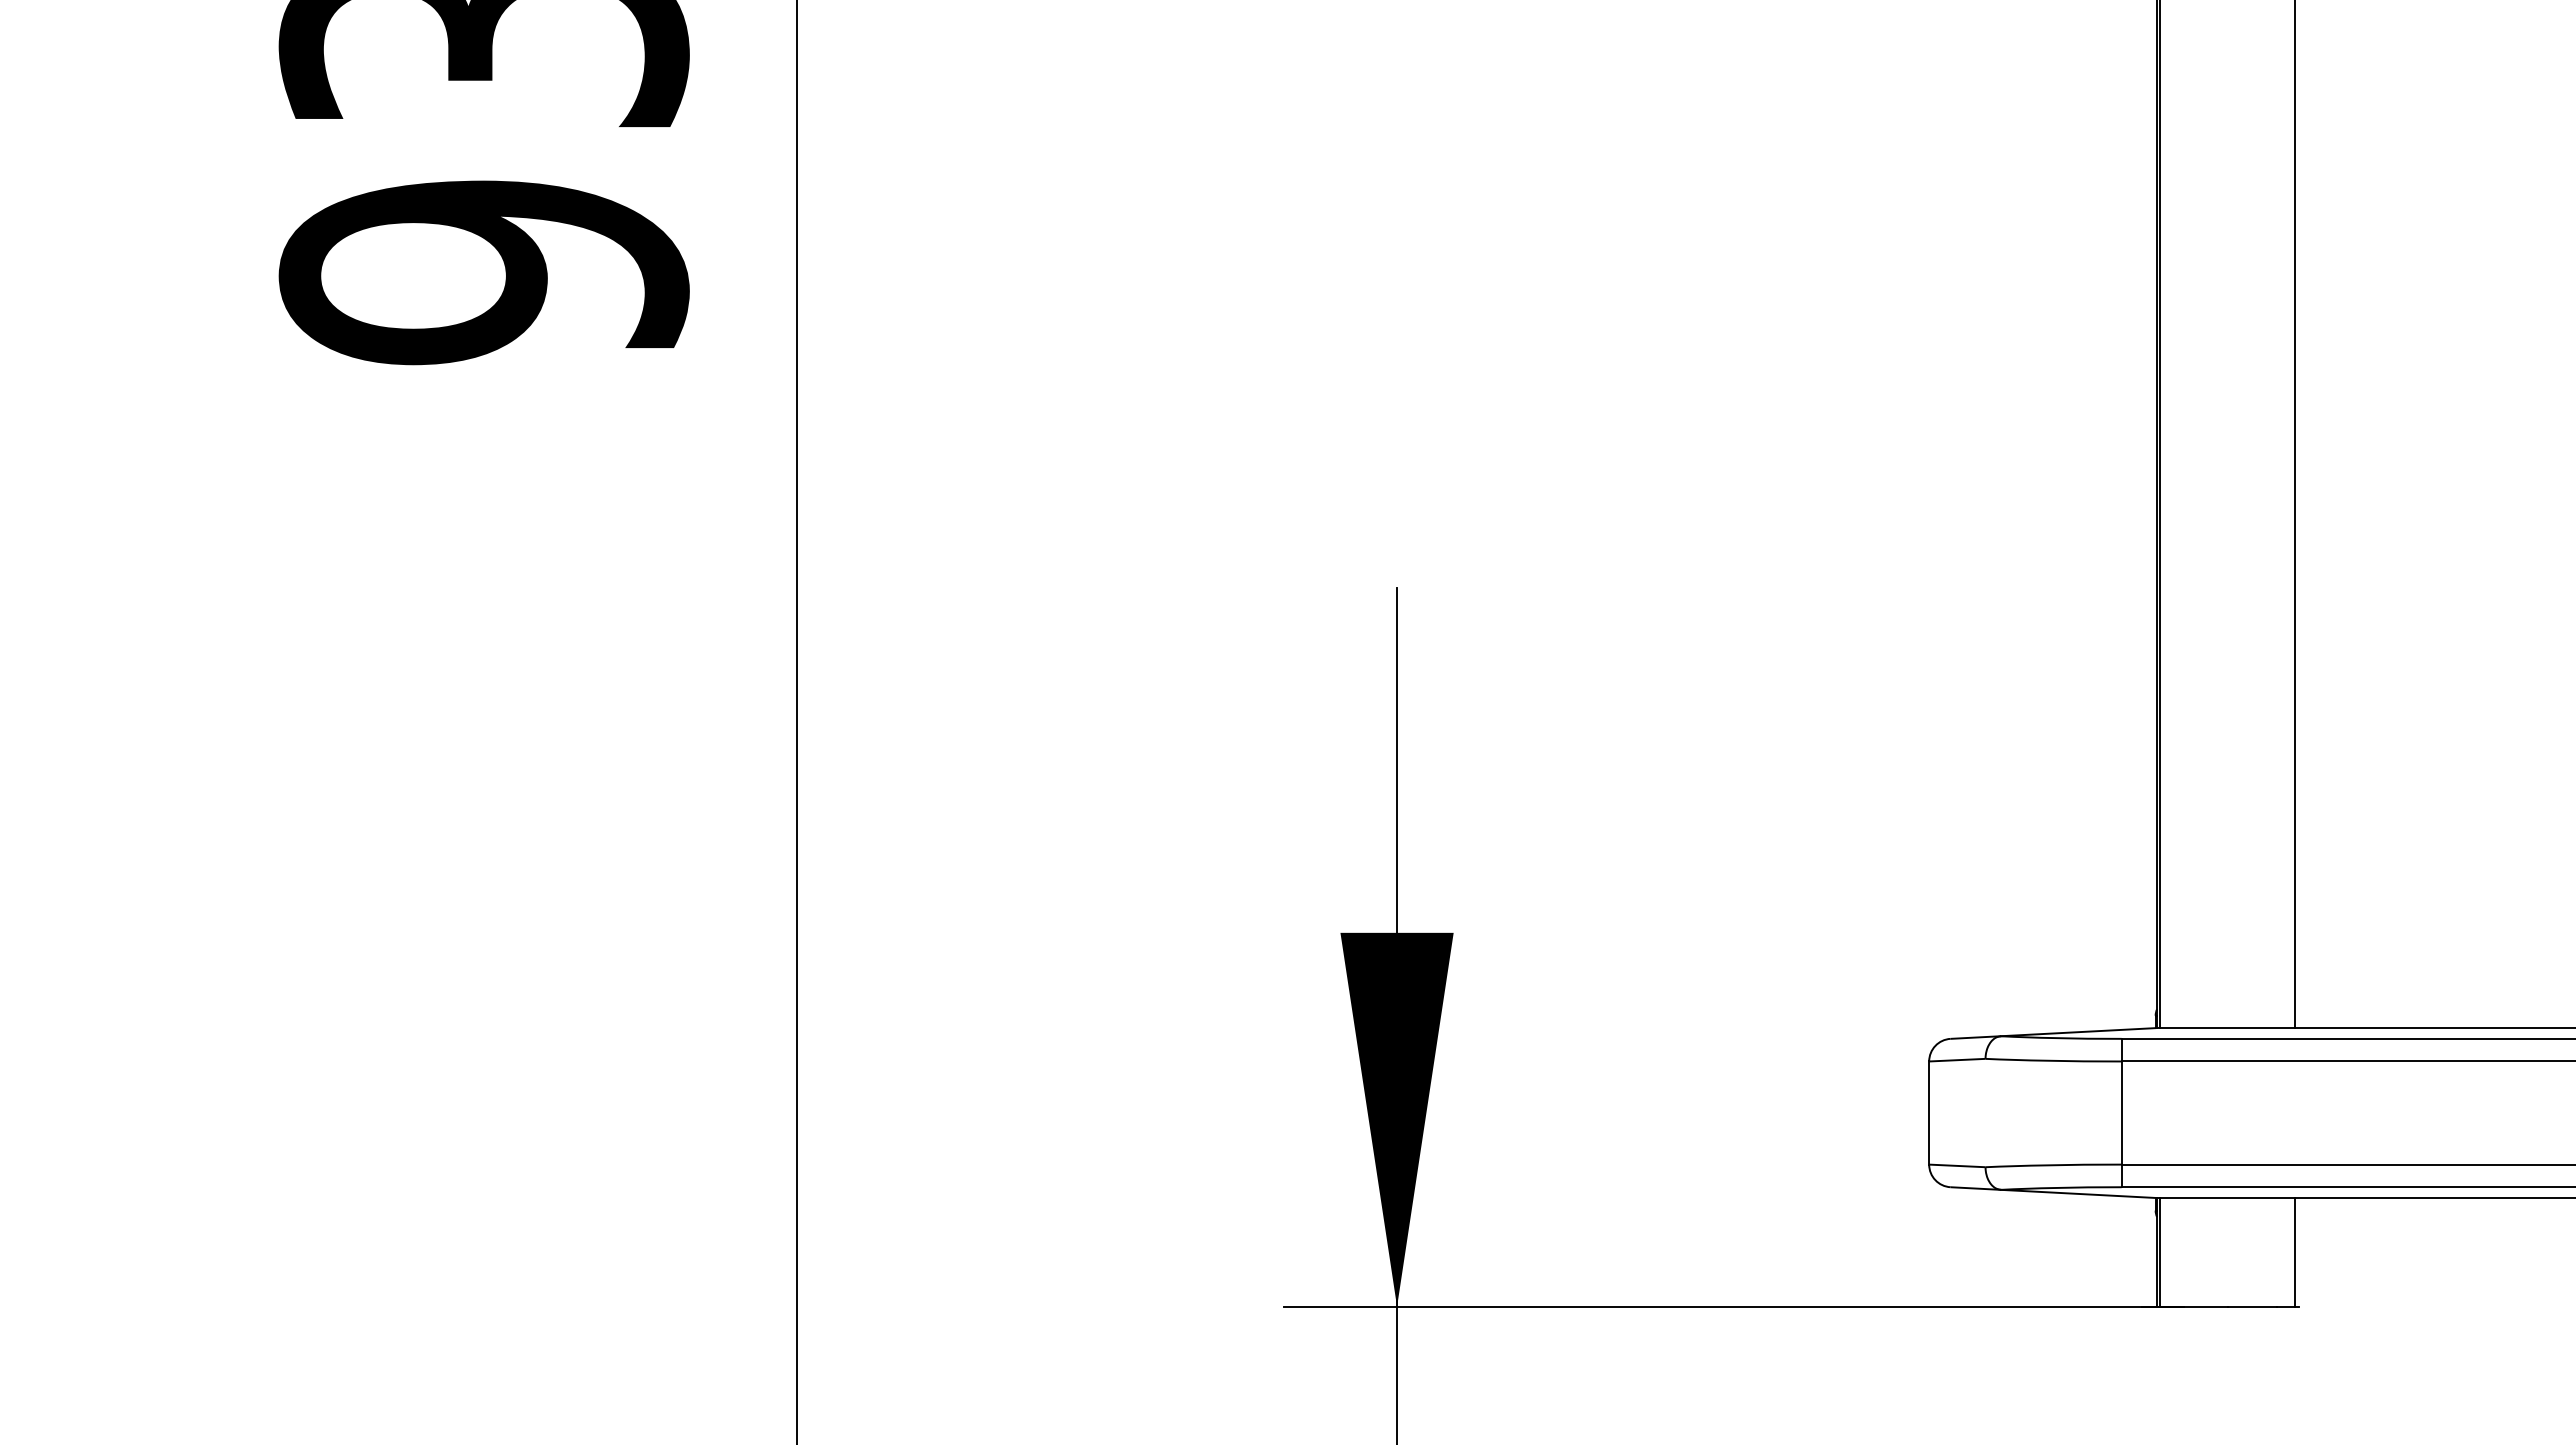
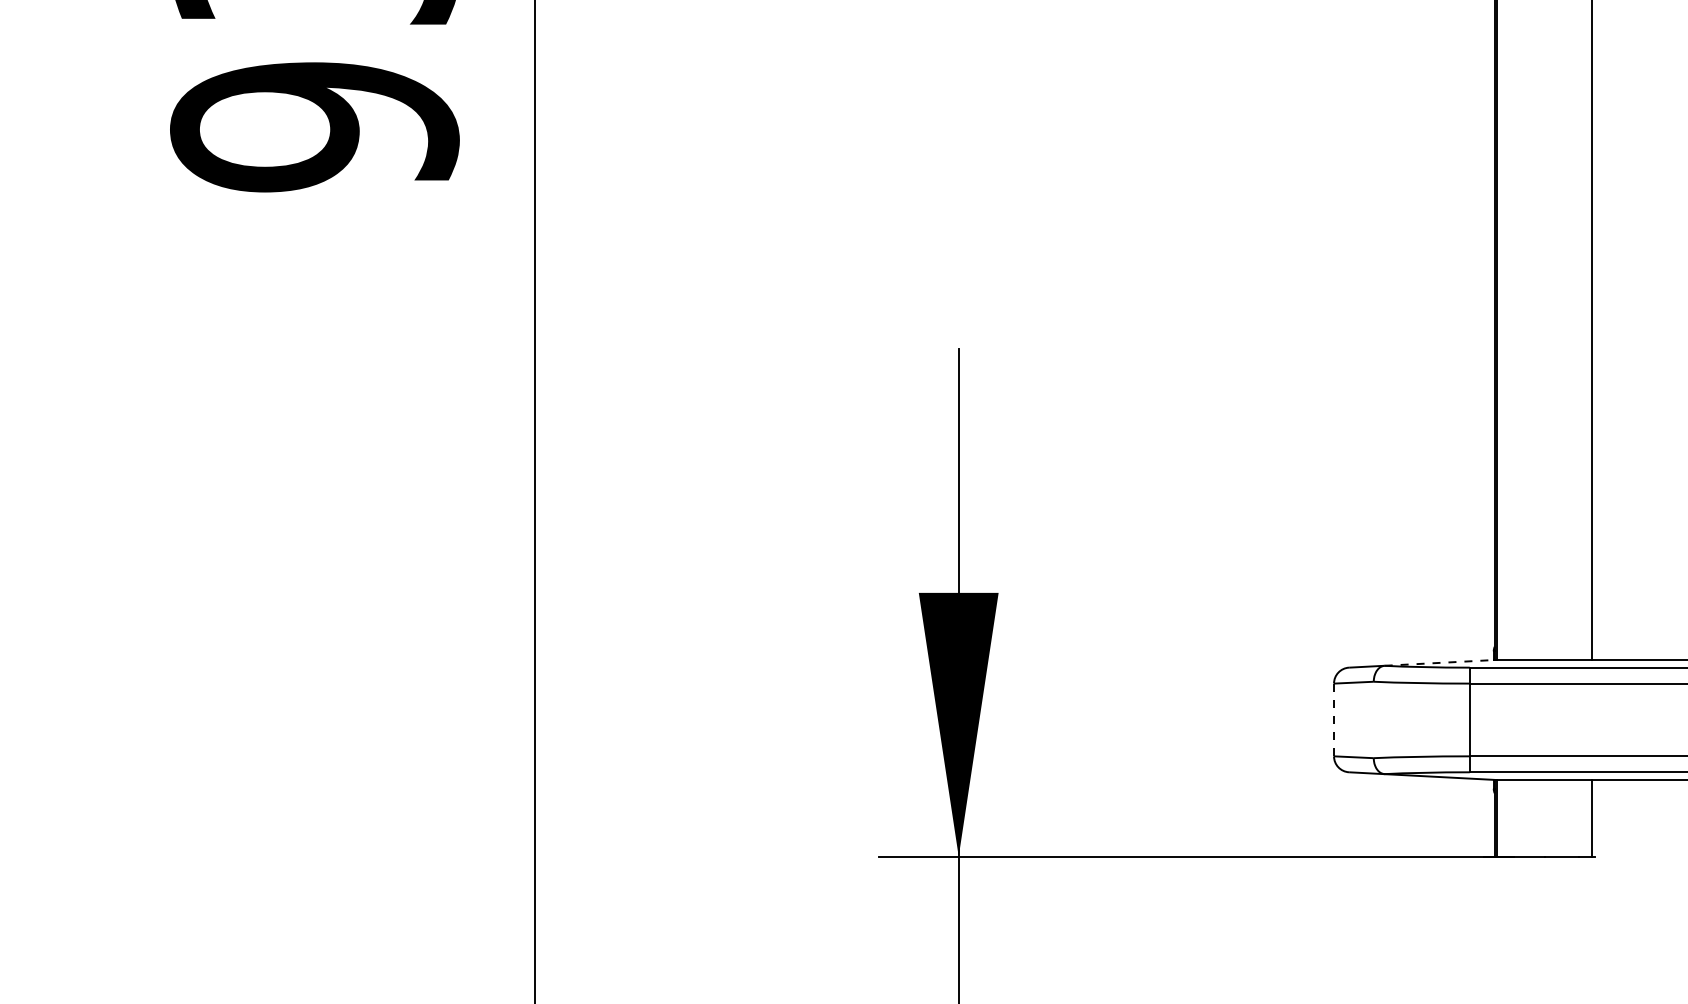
line: (2078, 1032) -> (1439, 663), solid -> dashed
line: (1929, 1113) -> (1334, 720), solid -> dashed

